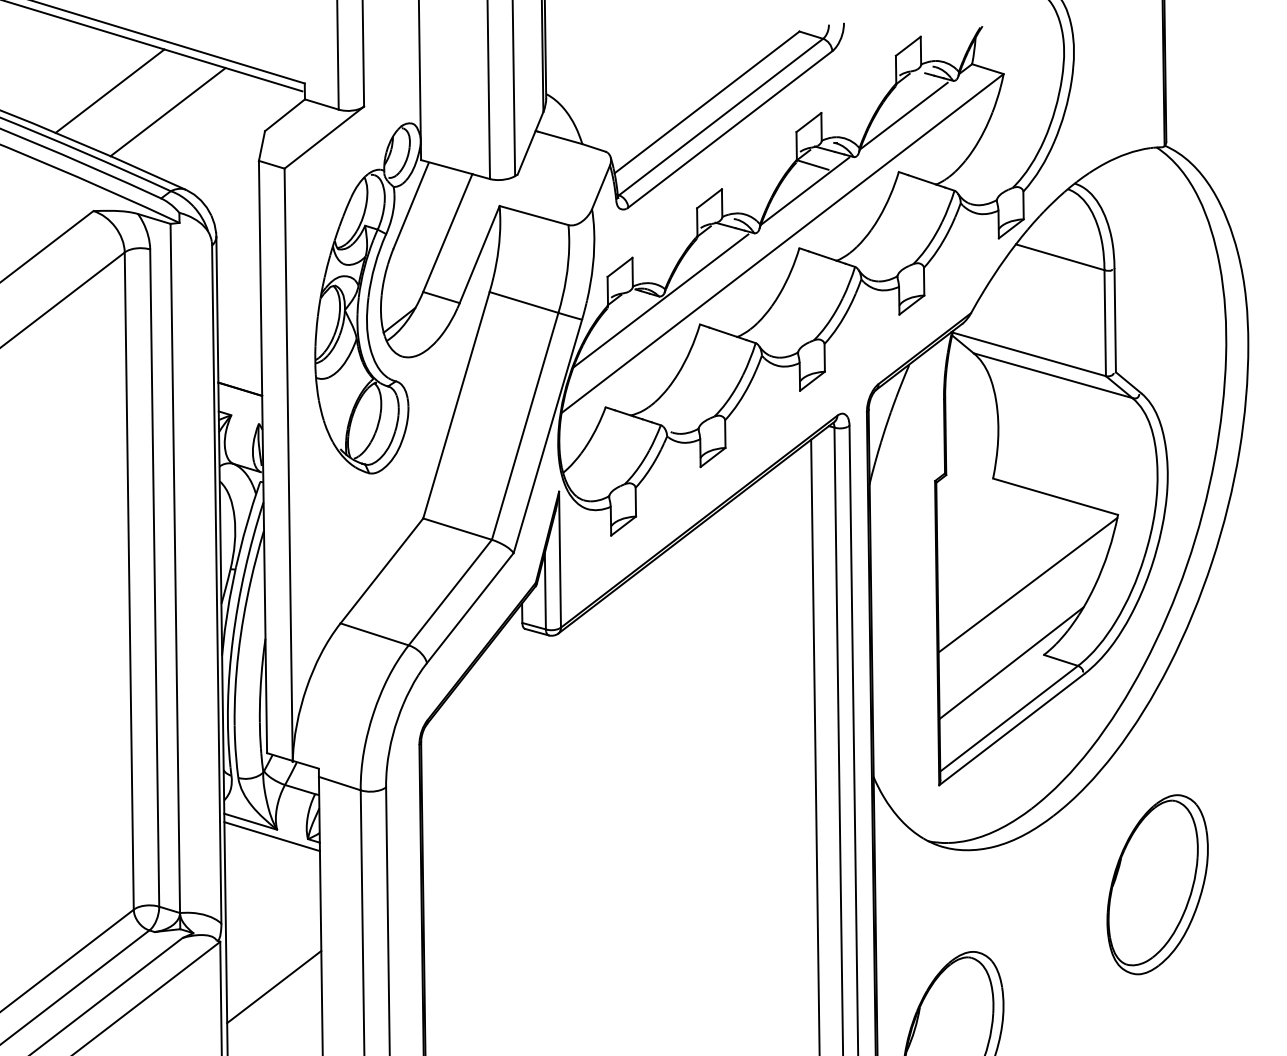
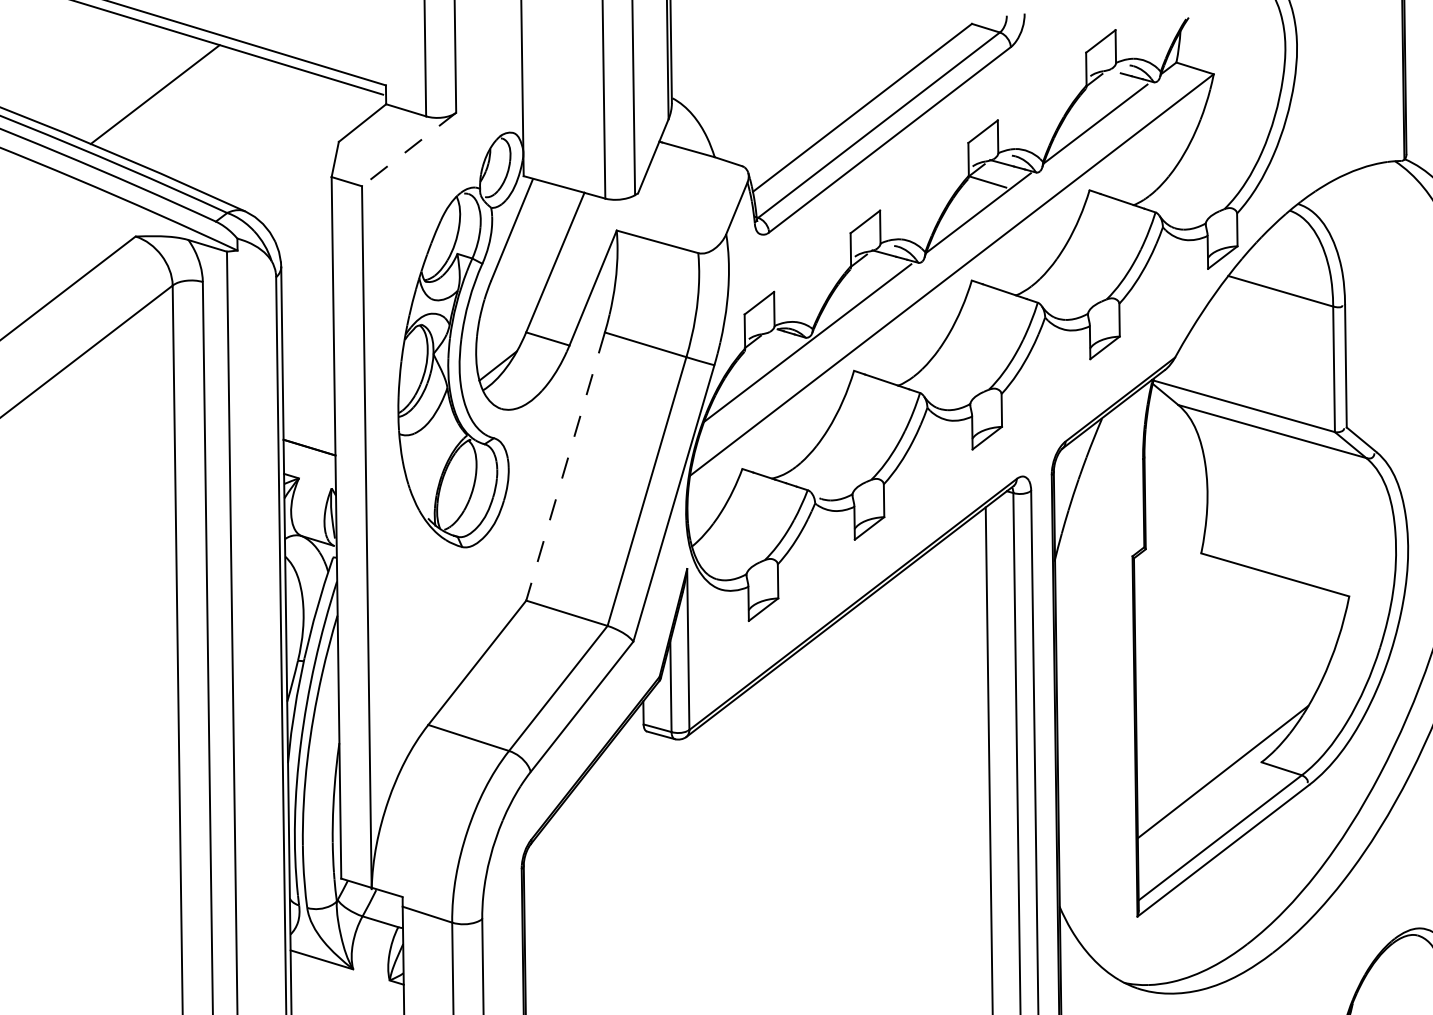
line: (167, 112) -> (223, 119), removed
line: (323, 137) -> (408, 149), solid -> dashed
line: (456, 405) -> (565, 466), solid -> dashed
line: (1027, 585) -> (1242, 680), removed
line: (271, 836) -> (346, 977), removed

